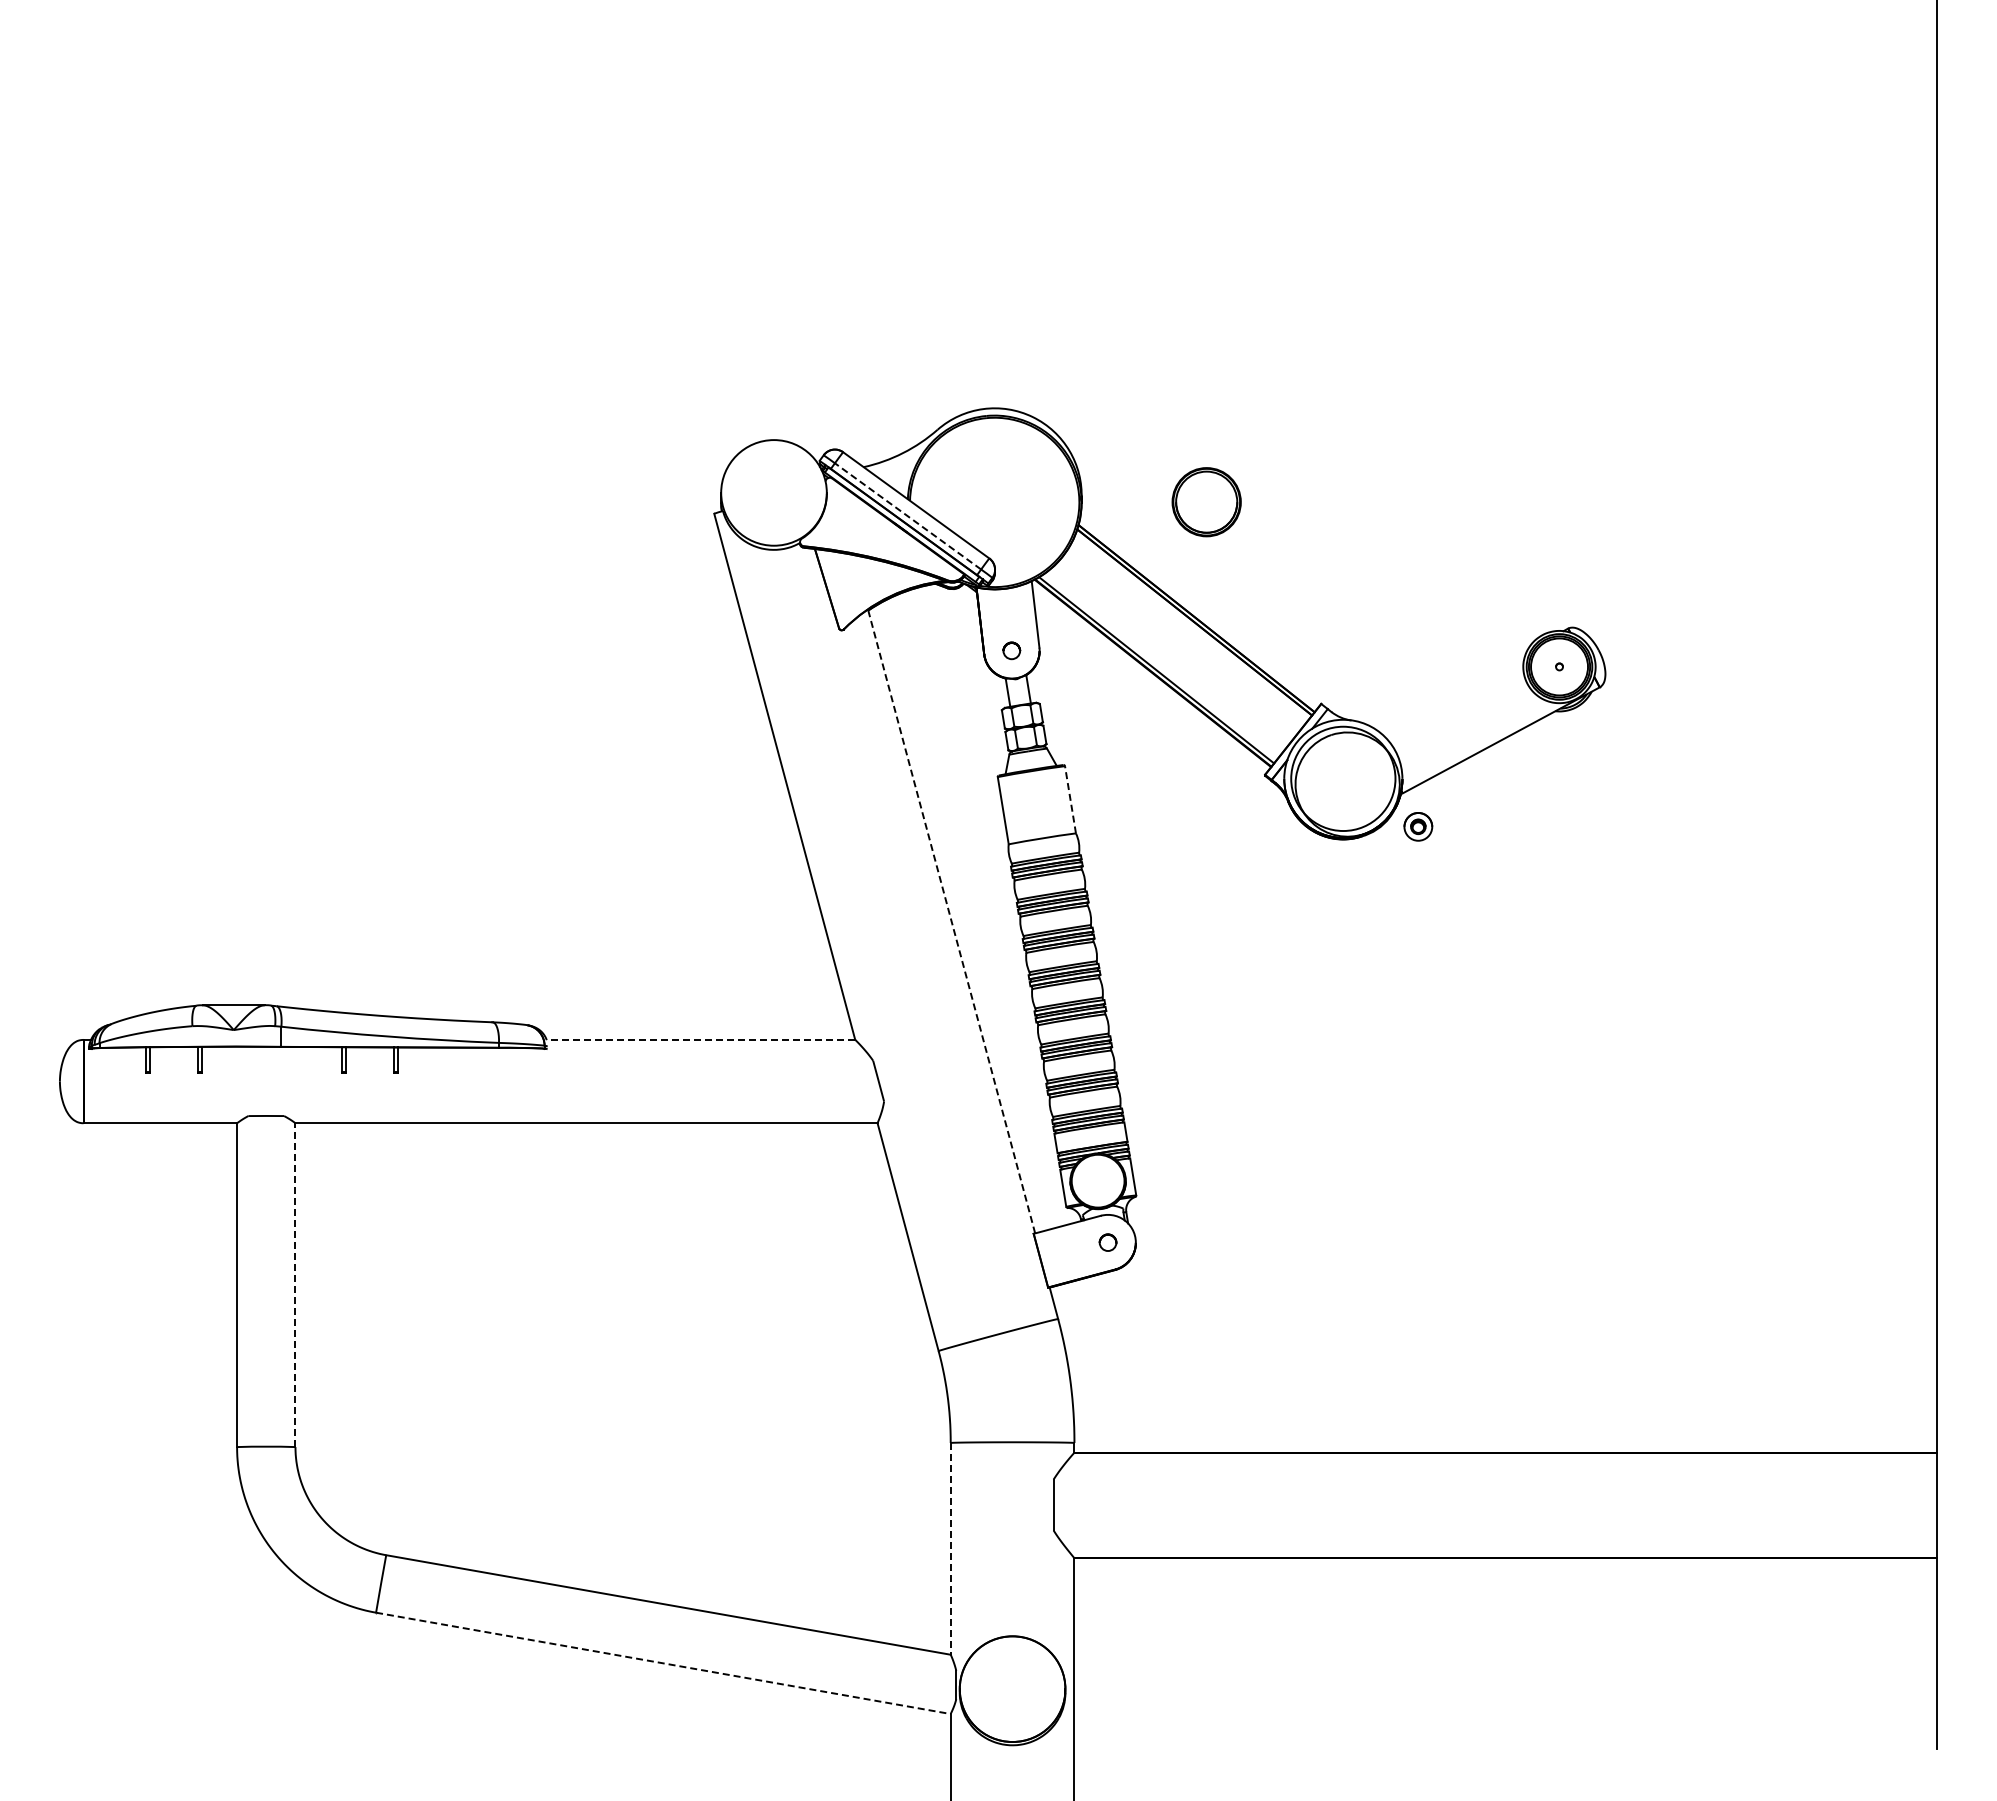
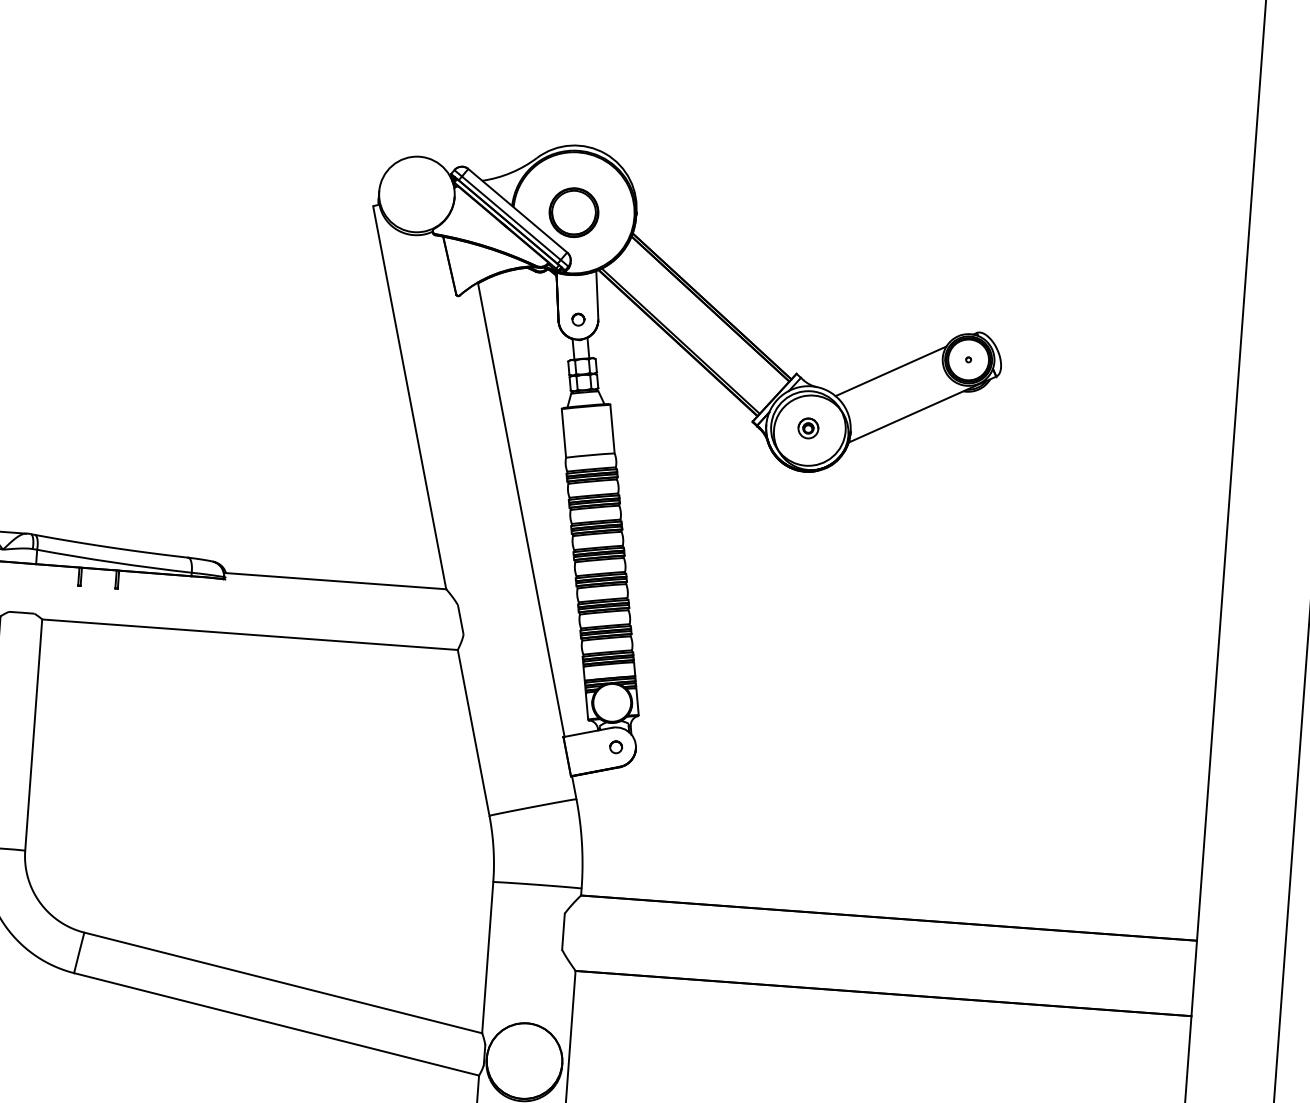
part: (1206, 502) -> (573, 212), moved
line: (907, 516) -> (510, 218), dashed -> solid
line: (1452, 690) -> (890, 371), added
line: (1070, 799) -> (612, 428), dashed -> solid
part: (1418, 826) -> (808, 428), moved
line: (951, 920) -> (521, 509), dashed -> solid
line: (700, 1039) -> (335, 580), dashed -> solid
line: (295, 1285) -> (33, 735), dashed -> solid
line: (950, 1548) -> (487, 957), dashed -> solid
line: (663, 1663) -> (276, 1024), dashed -> solid

